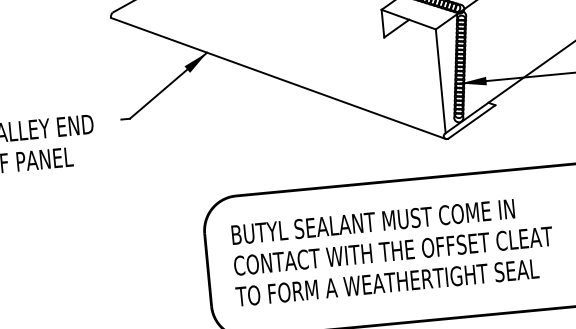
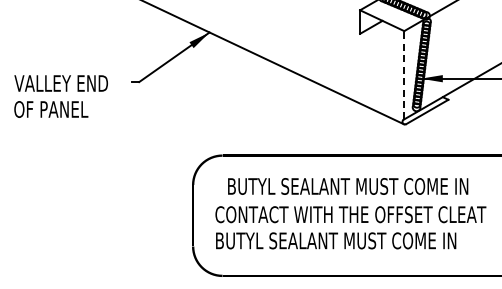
line: (440, 80) -> (404, 74), solid -> dashed
text: (373, 221) -> (348, 186), moved
text: (386, 282) -> (342, 240), TO FORM A WEATHERTIGHT SEAL -> BUTYL SEALANT MUST COME IN

